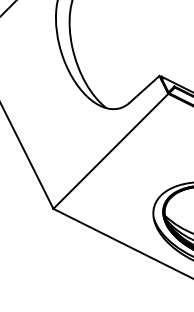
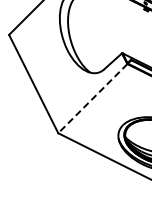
line: (110, 151) -> (92, 98), solid -> dashed

